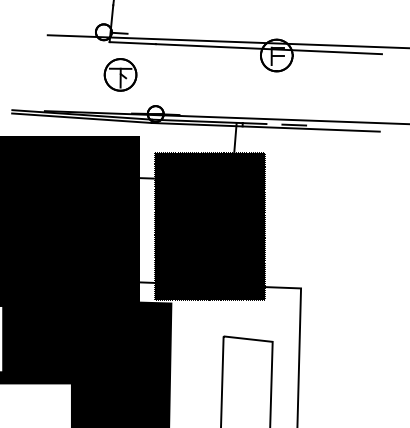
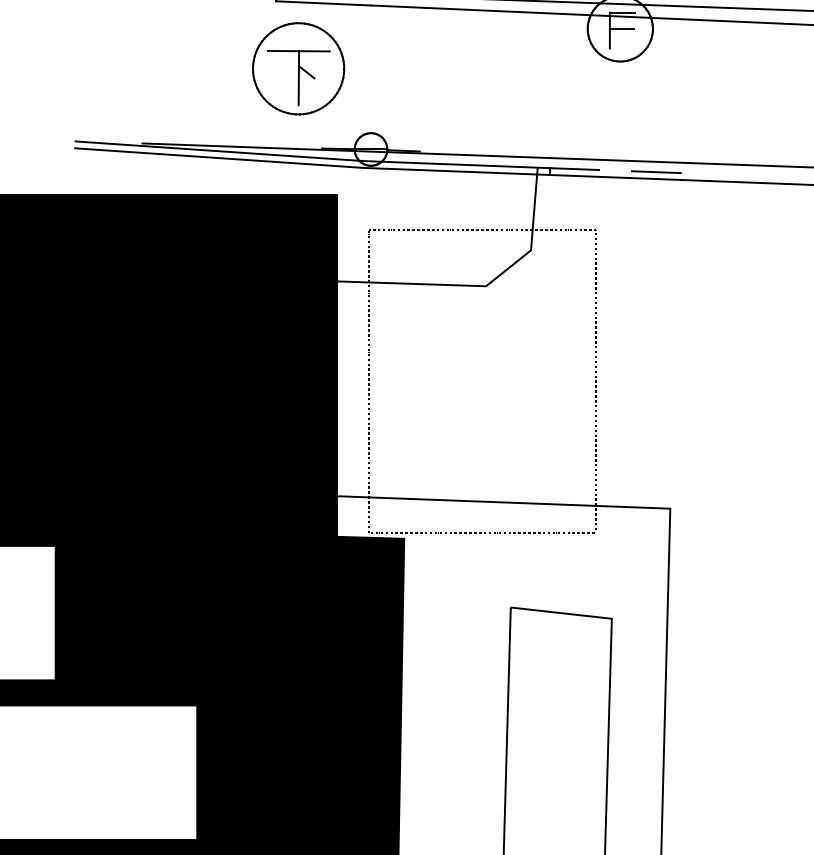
part: (120, 74) -> (298, 67), size x1.4
fill: (209, 226) -> (481, 381), removed

